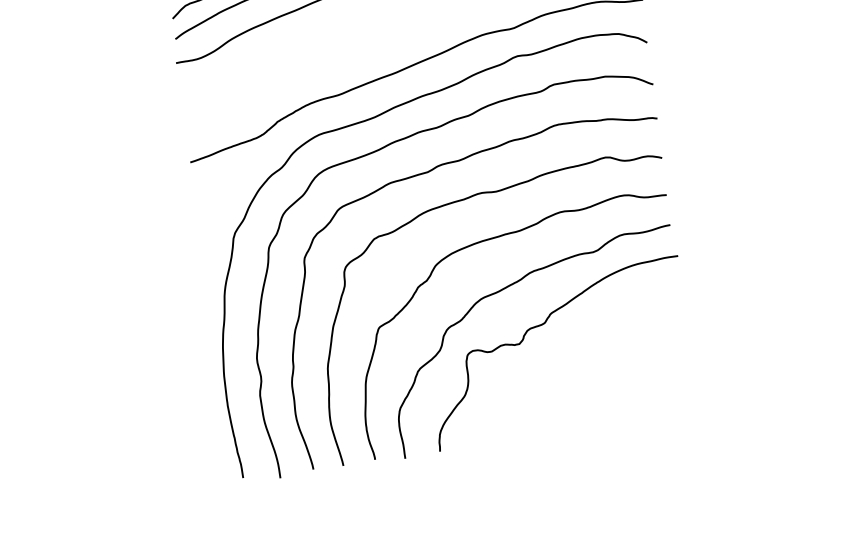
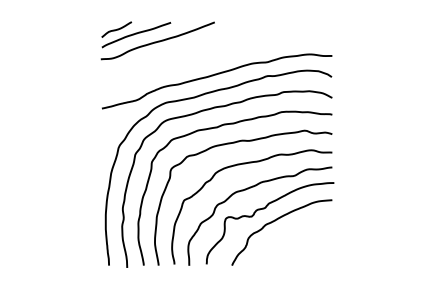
curve: (568, 348) -> (275, 221), added

